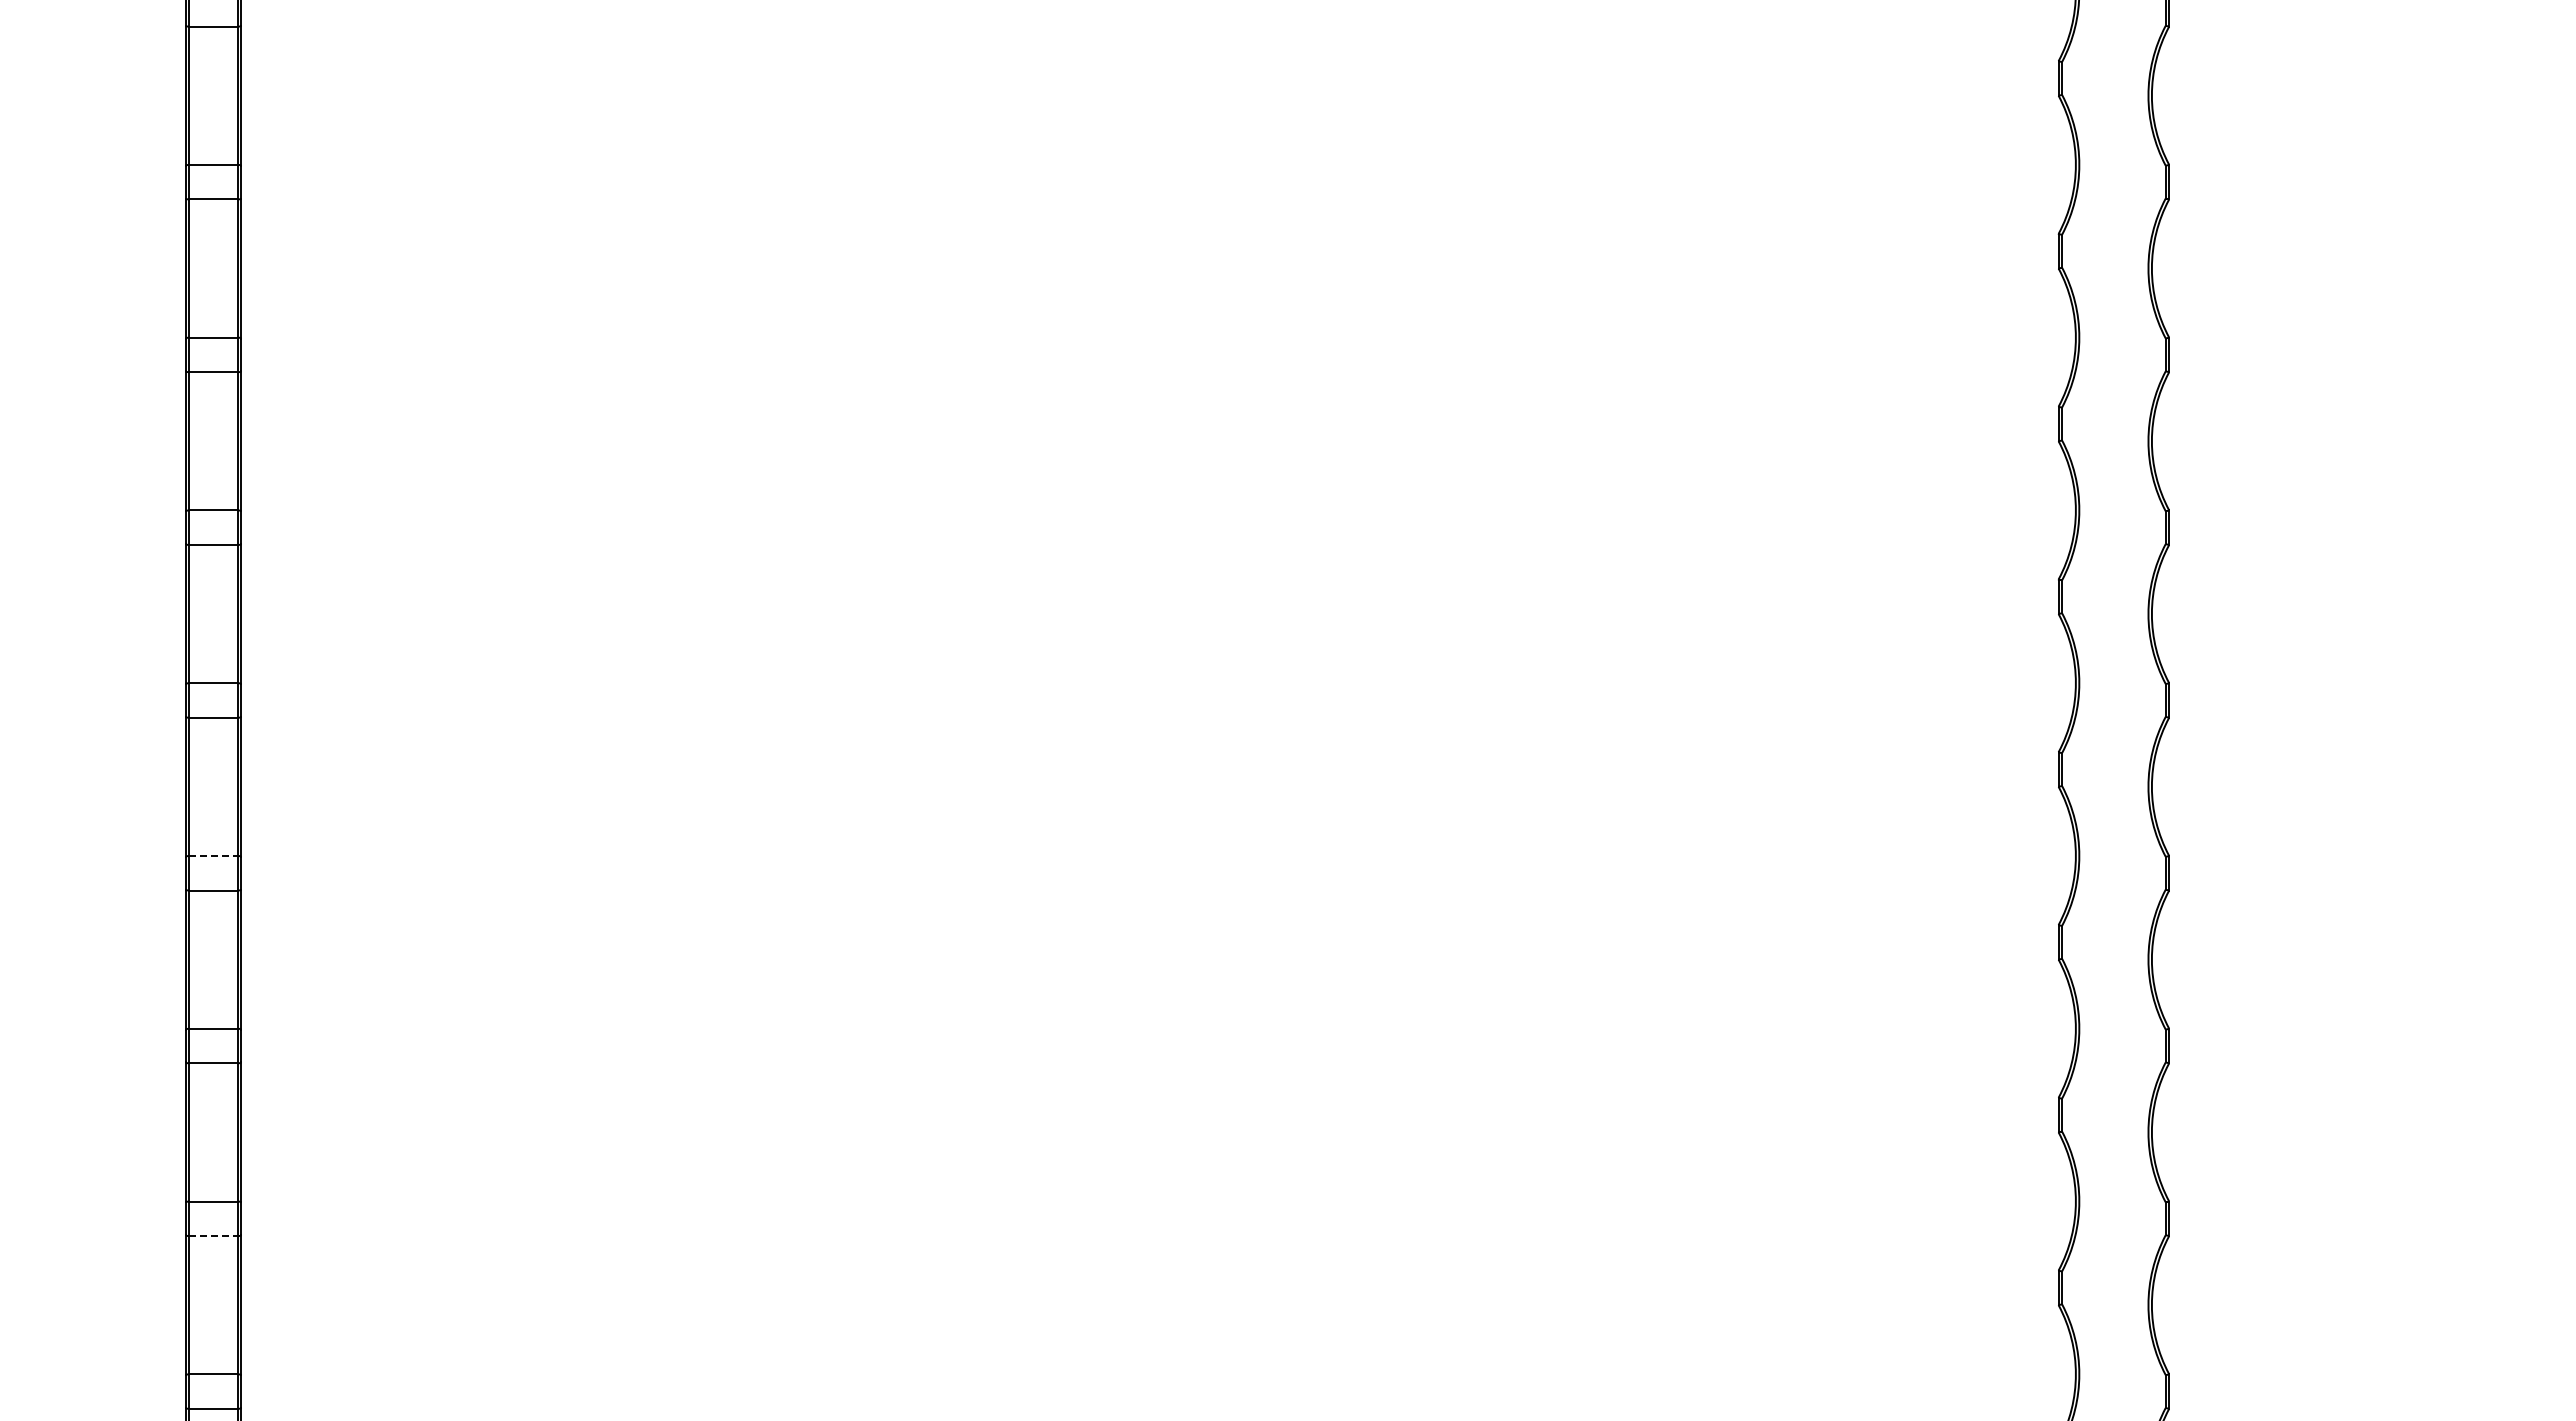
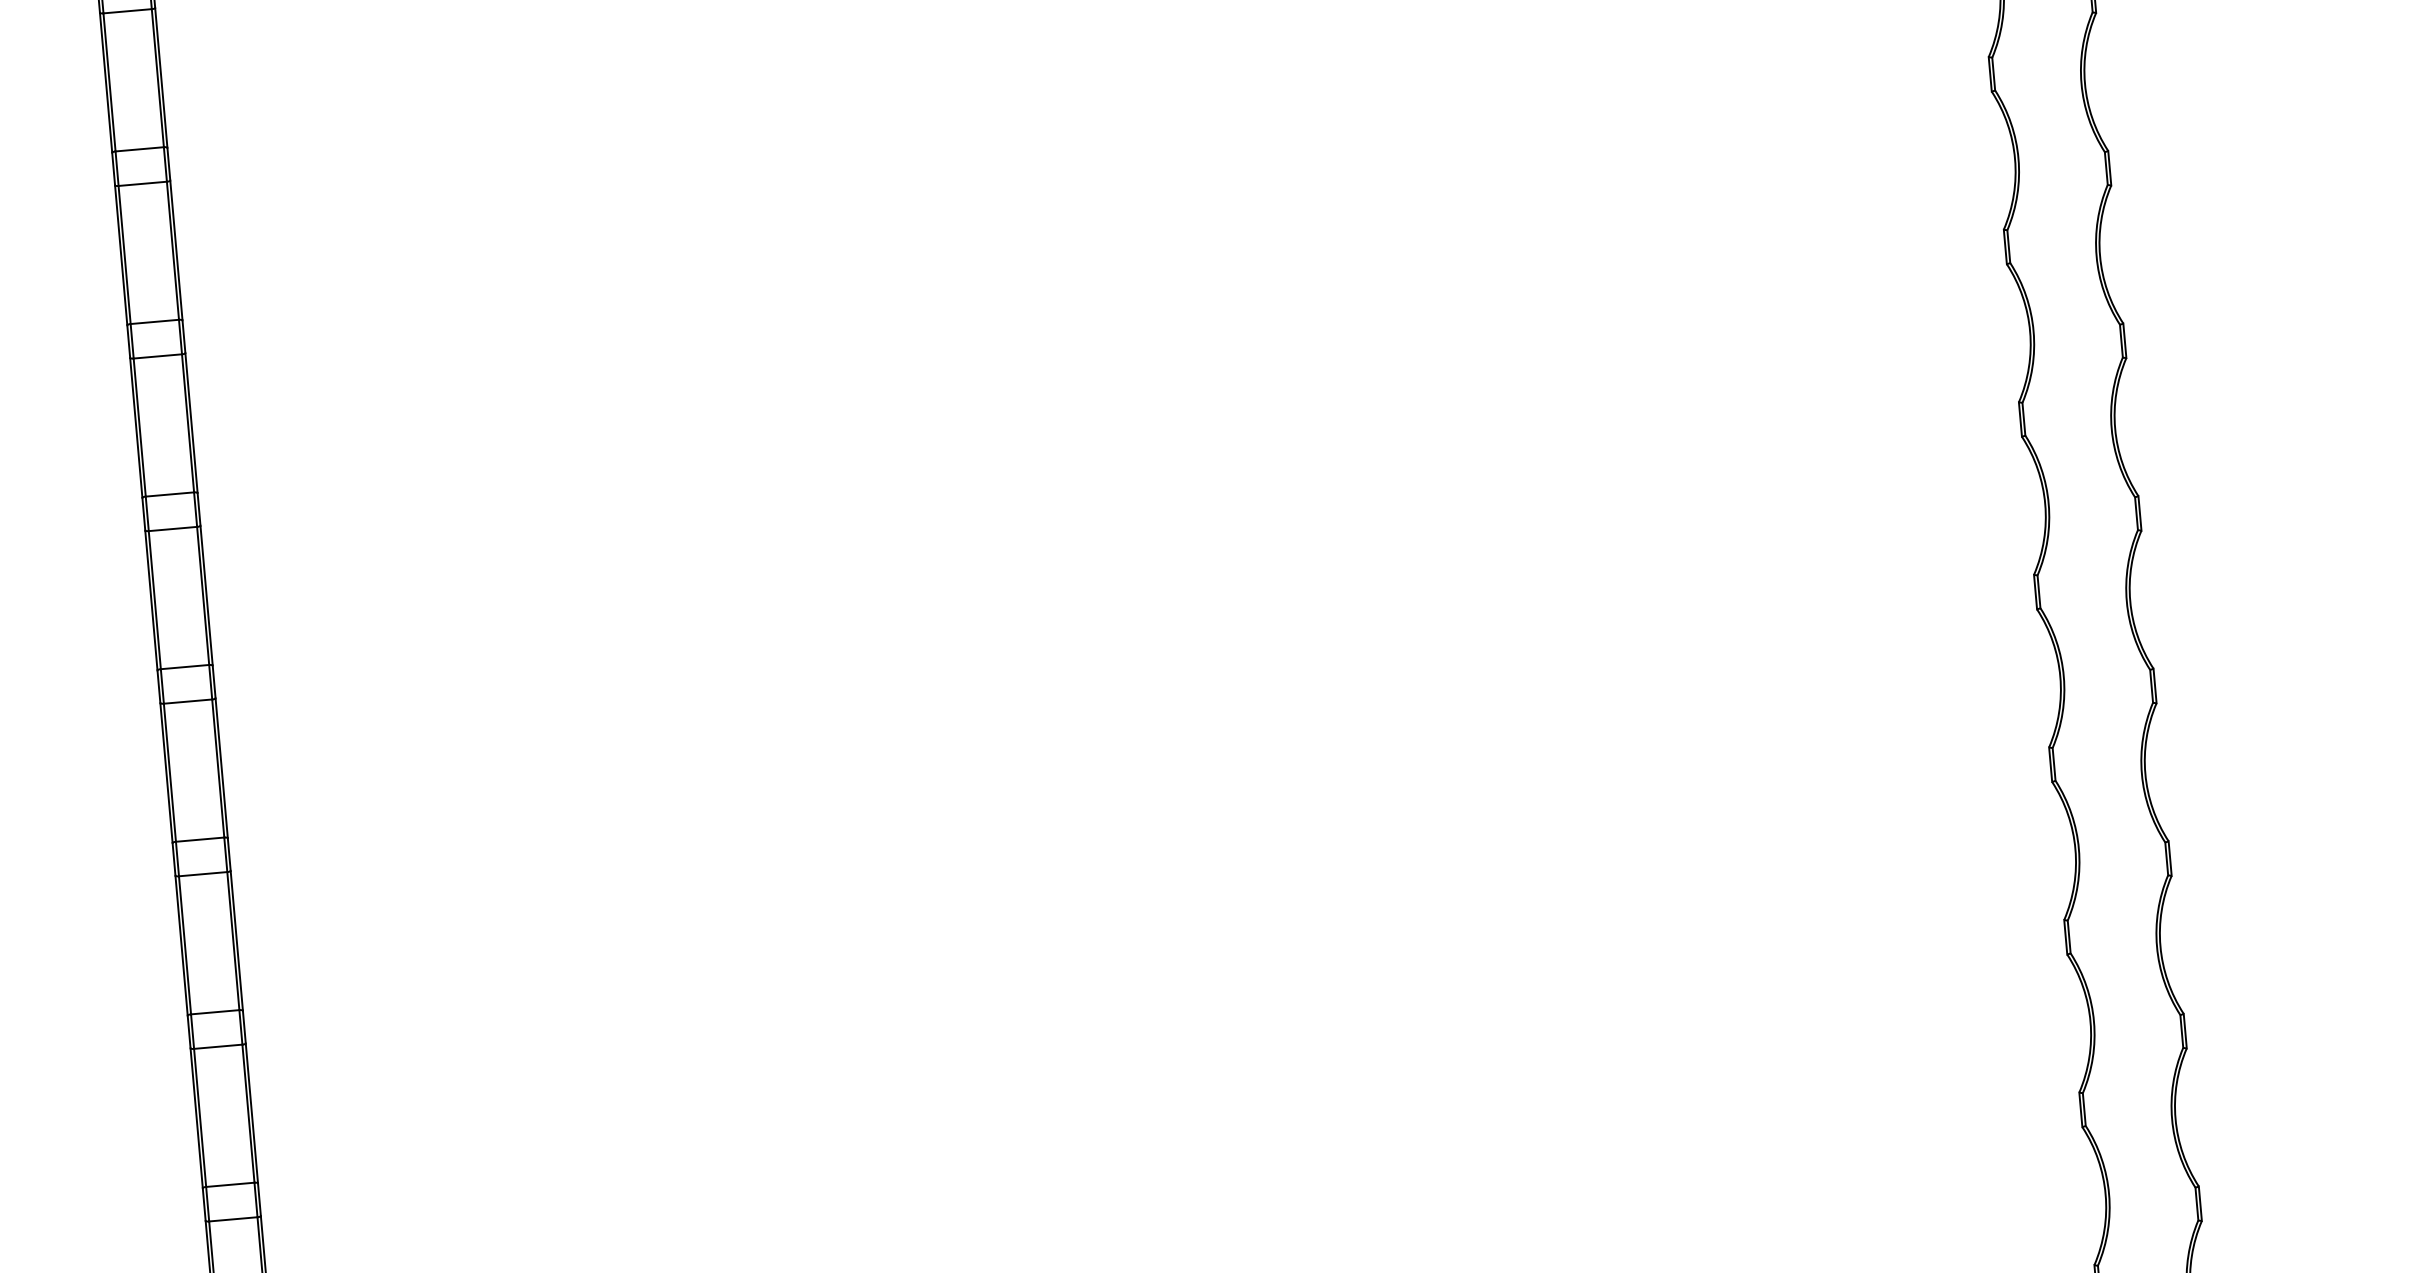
line: (214, 855) -> (201, 839), dashed -> solid
line: (214, 1236) -> (234, 1219), dashed -> solid

